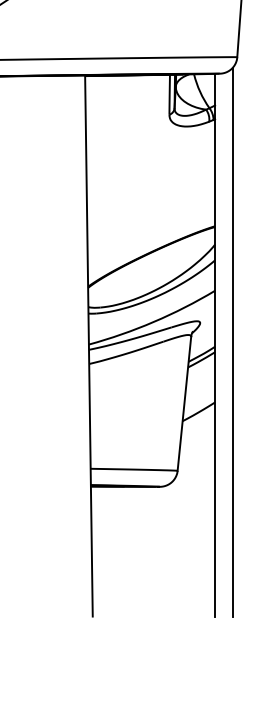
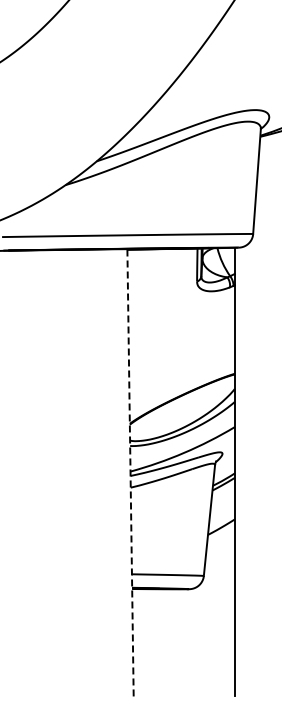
line: (232, 342) -> (249, 469), removed
line: (88, 345) -> (130, 472), solid -> dashed

